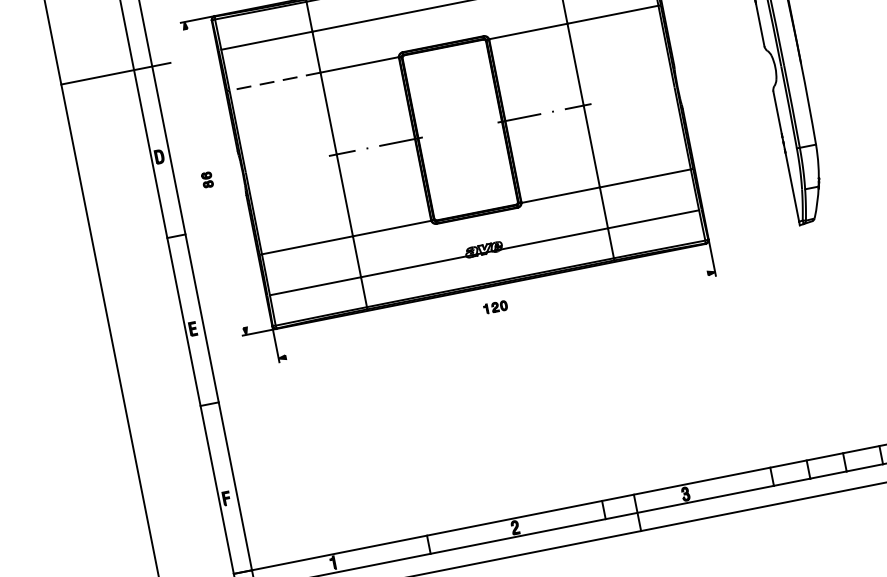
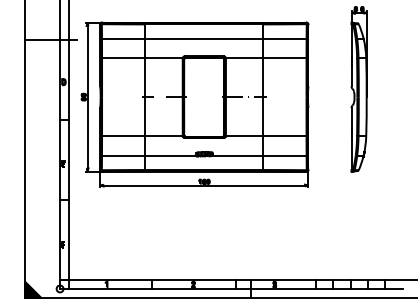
line: (274, 82) -> (123, 58), dashed -> solid
line: (214, 177) -> (87, 96), added
line: (497, 315) -> (204, 185), added

